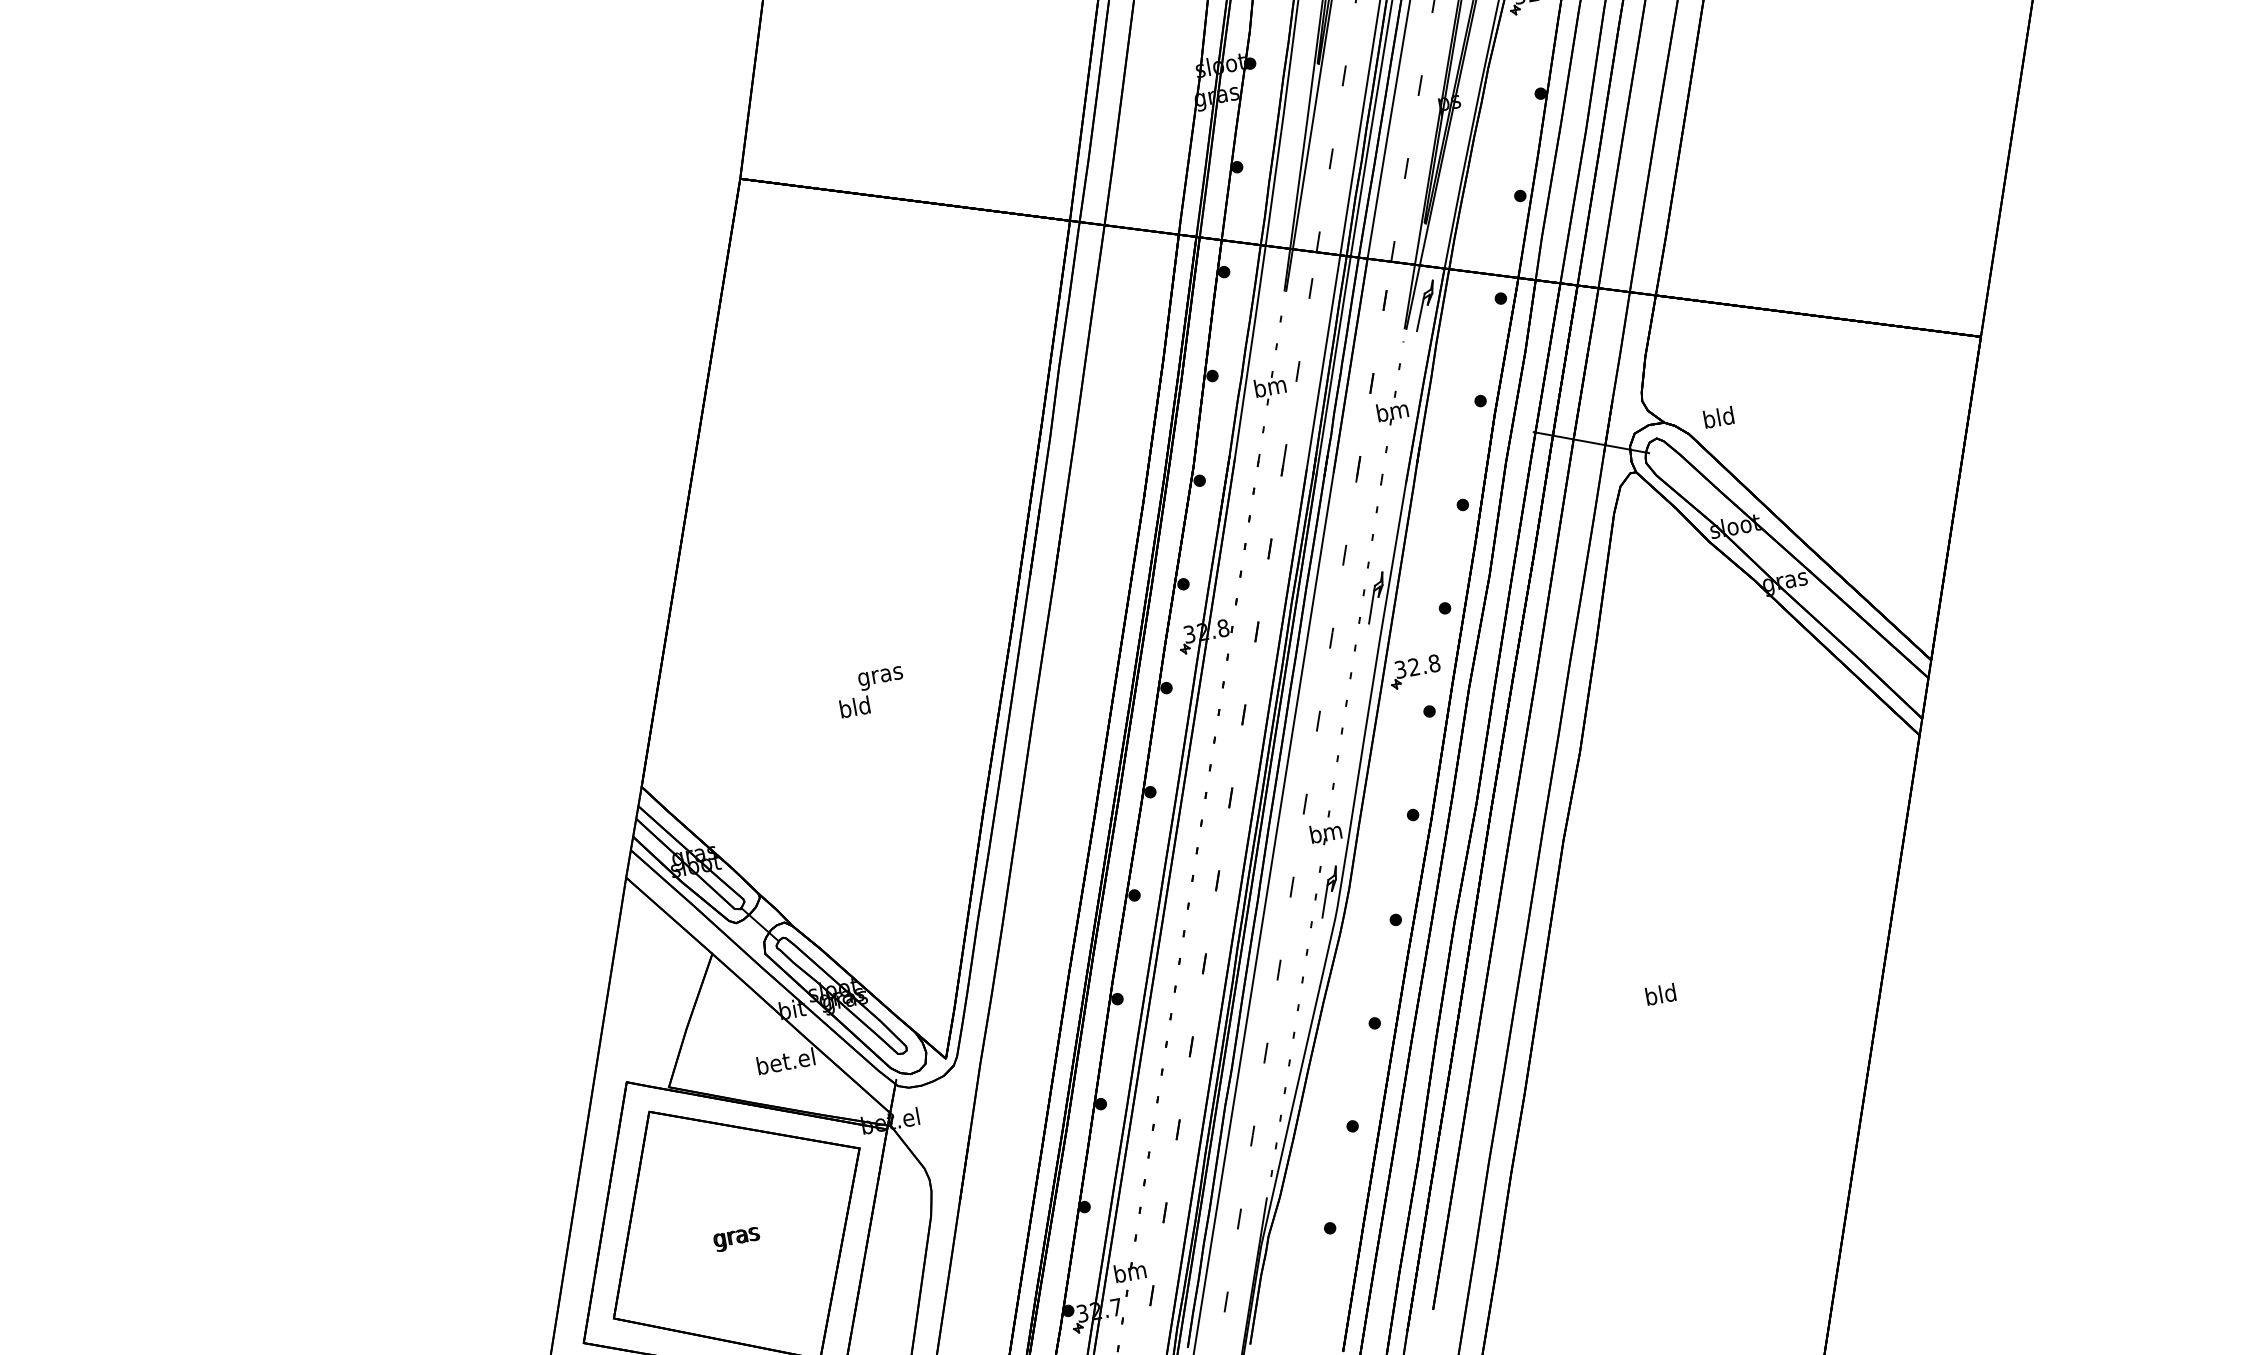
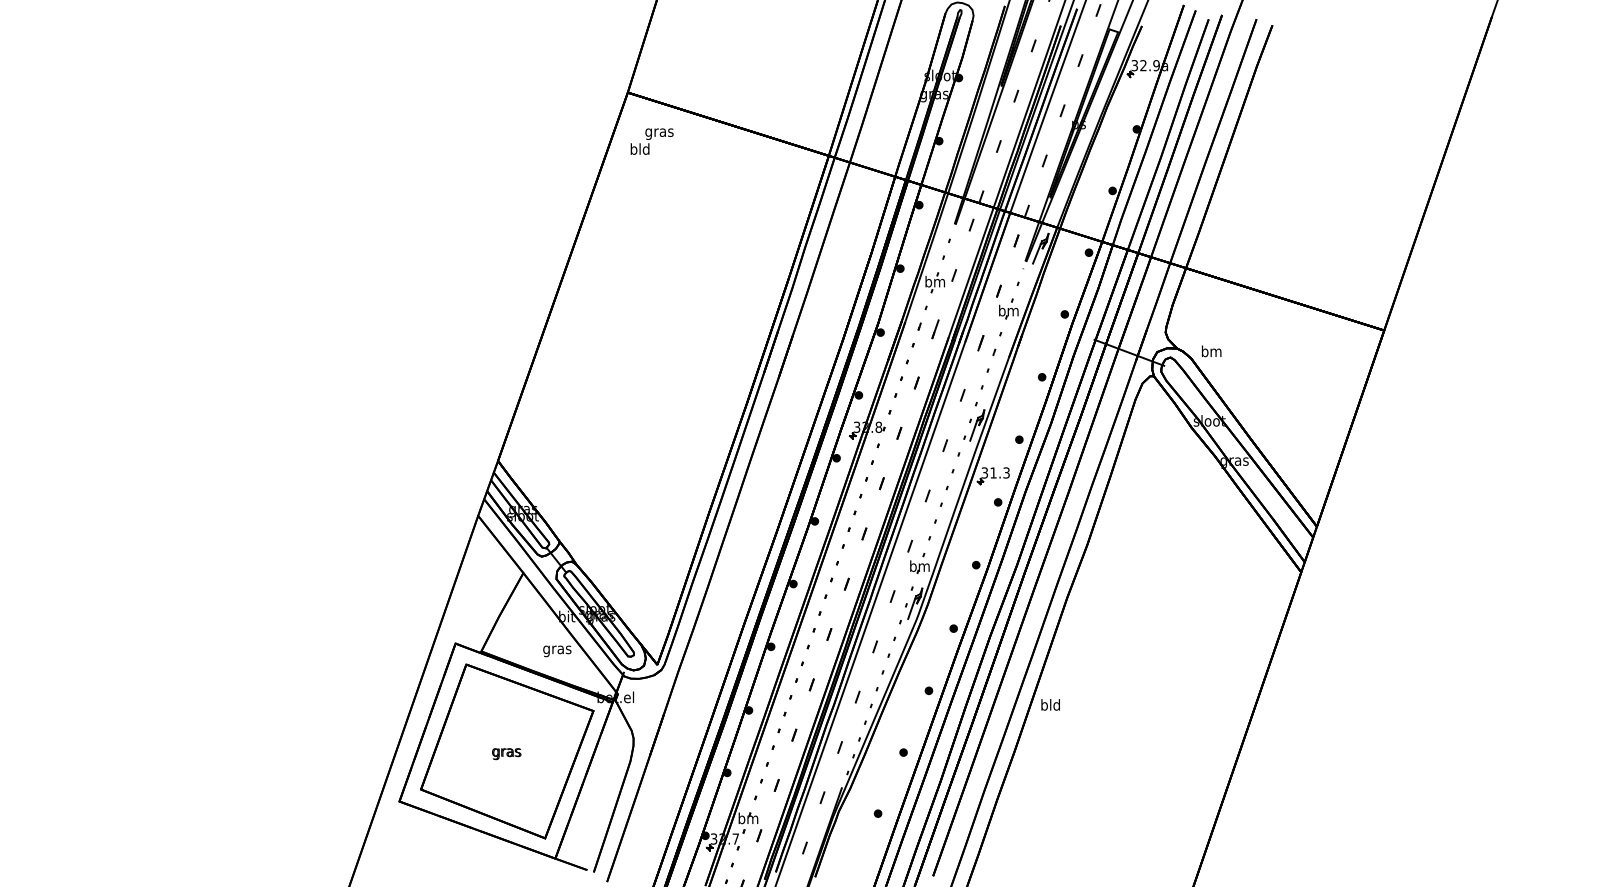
text: (1718, 417) -> (1211, 351), bld -> bm
text: (1423, 664) -> (999, 472), 32.8 -> 31.3
text: (870, 692) -> (651, 141), moved
text: (1660, 993) -> (1050, 704), moved
text: (786, 1062) -> (557, 649), bet.el -> gras

